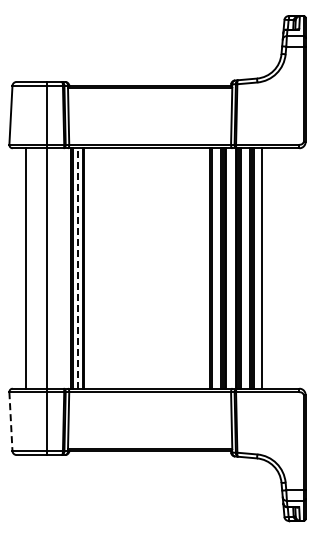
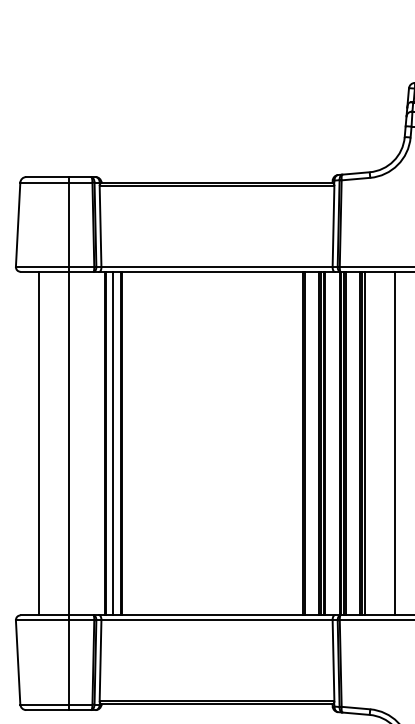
line: (77, 268) -> (113, 443), dashed -> solid
line: (261, 268) -> (394, 443), moved
line: (10, 422) -> (17, 663), dashed -> solid

